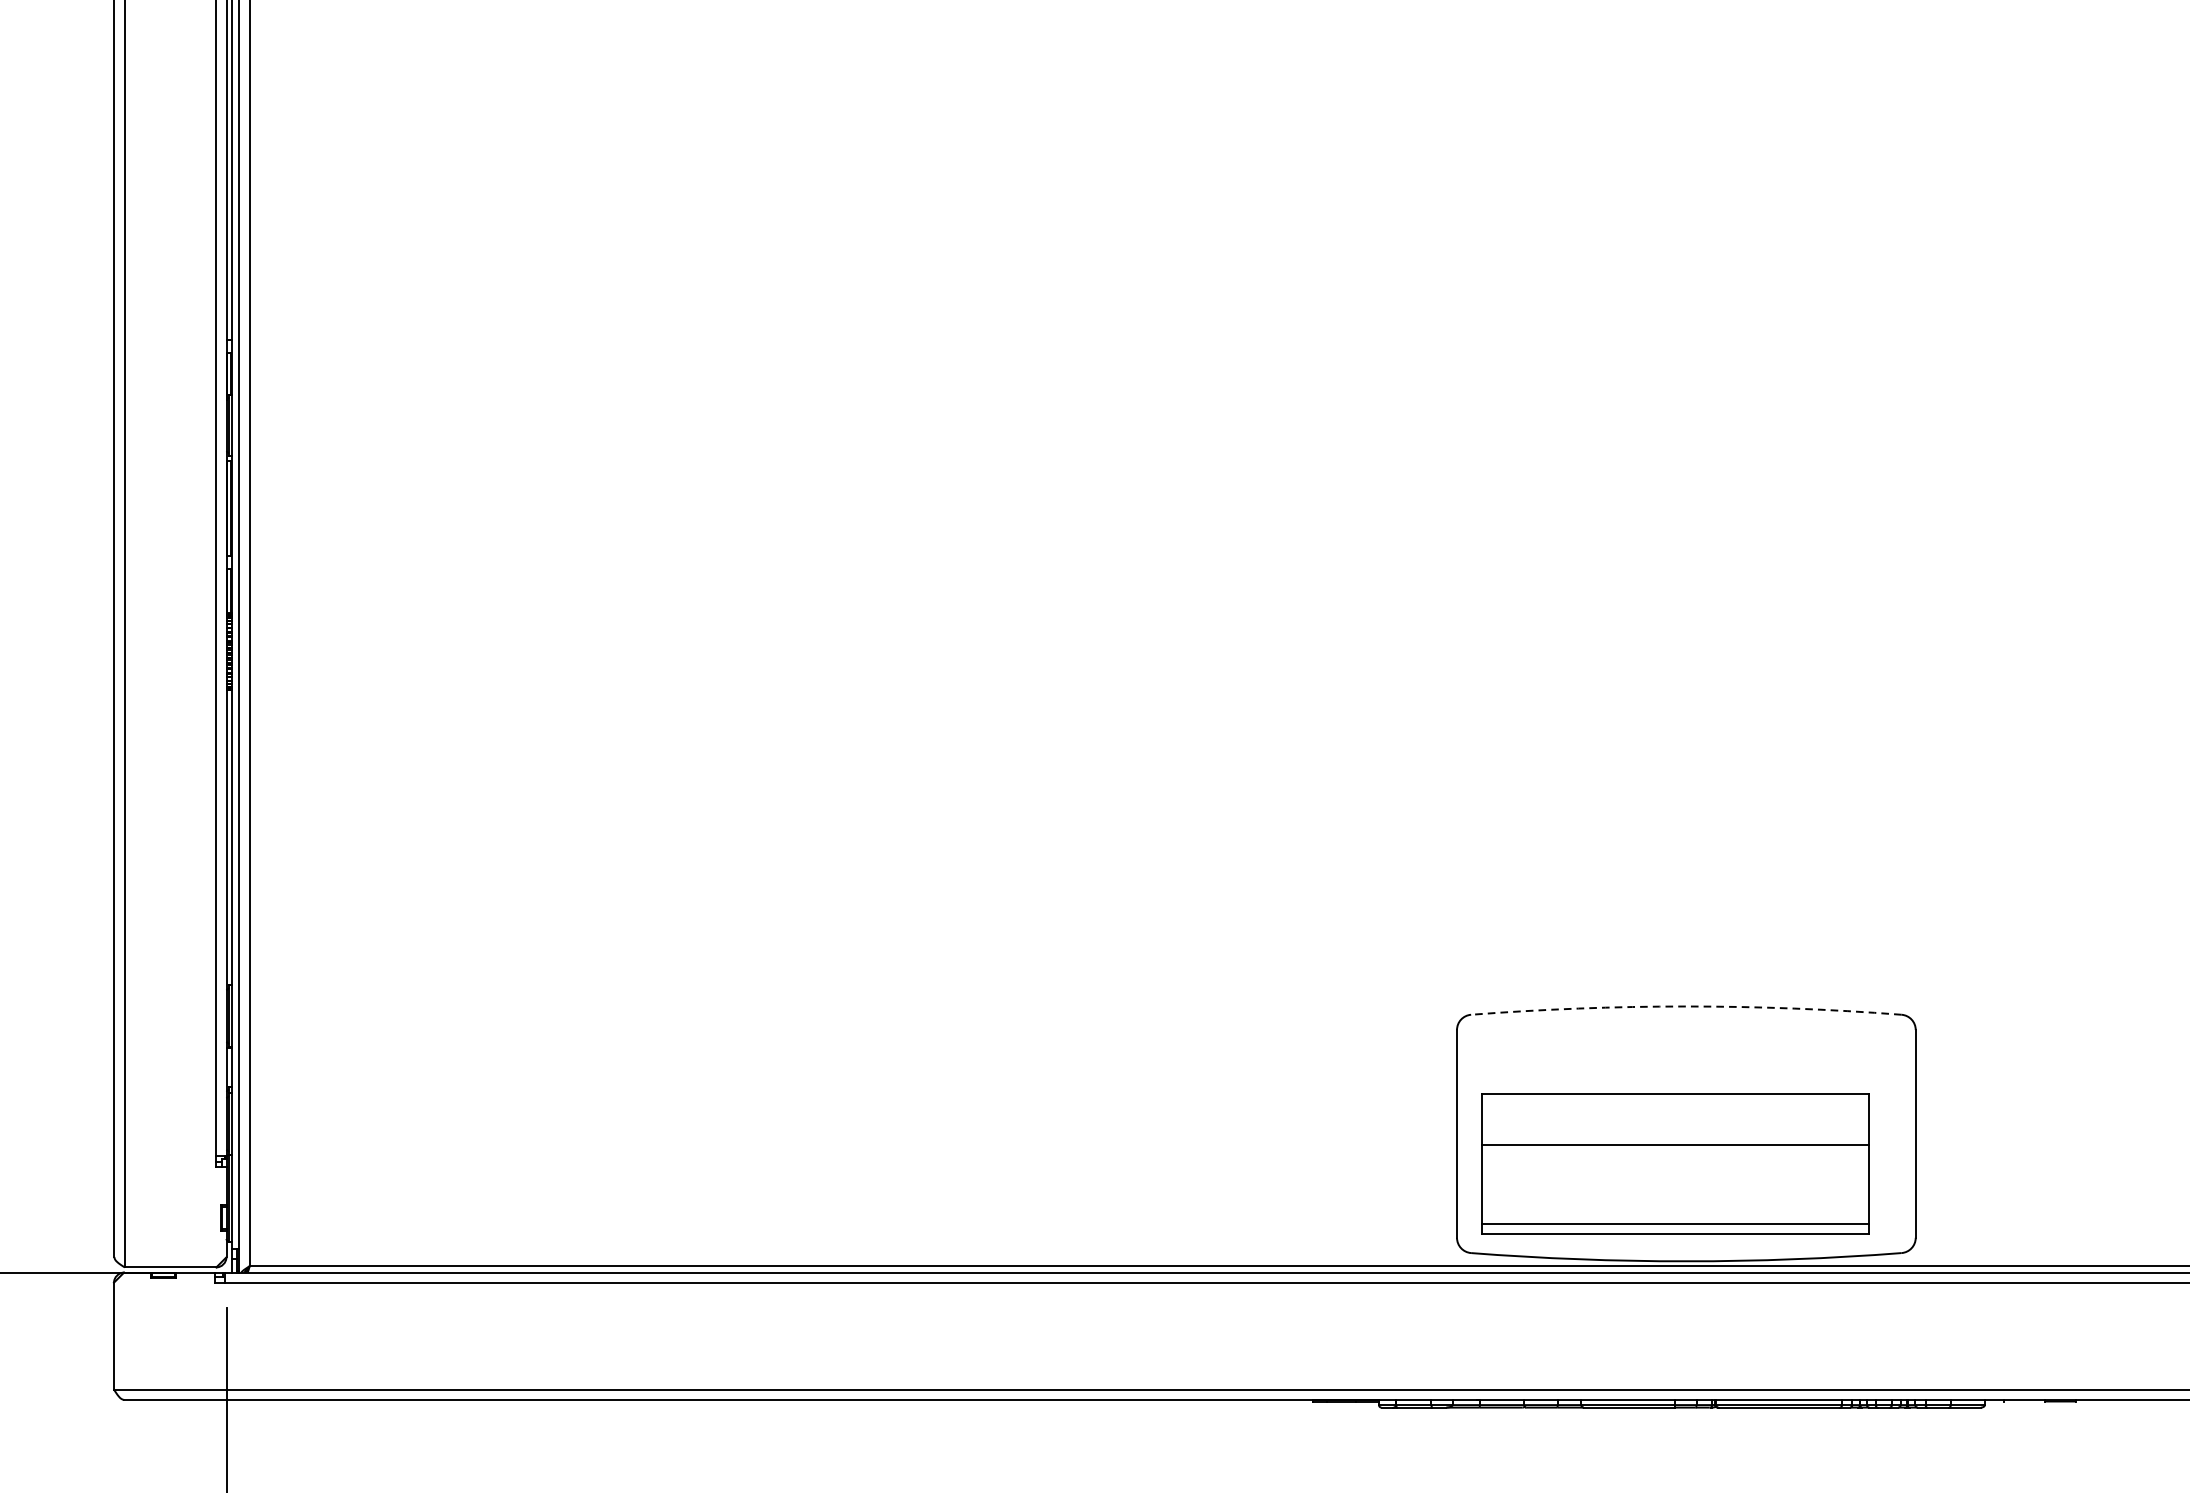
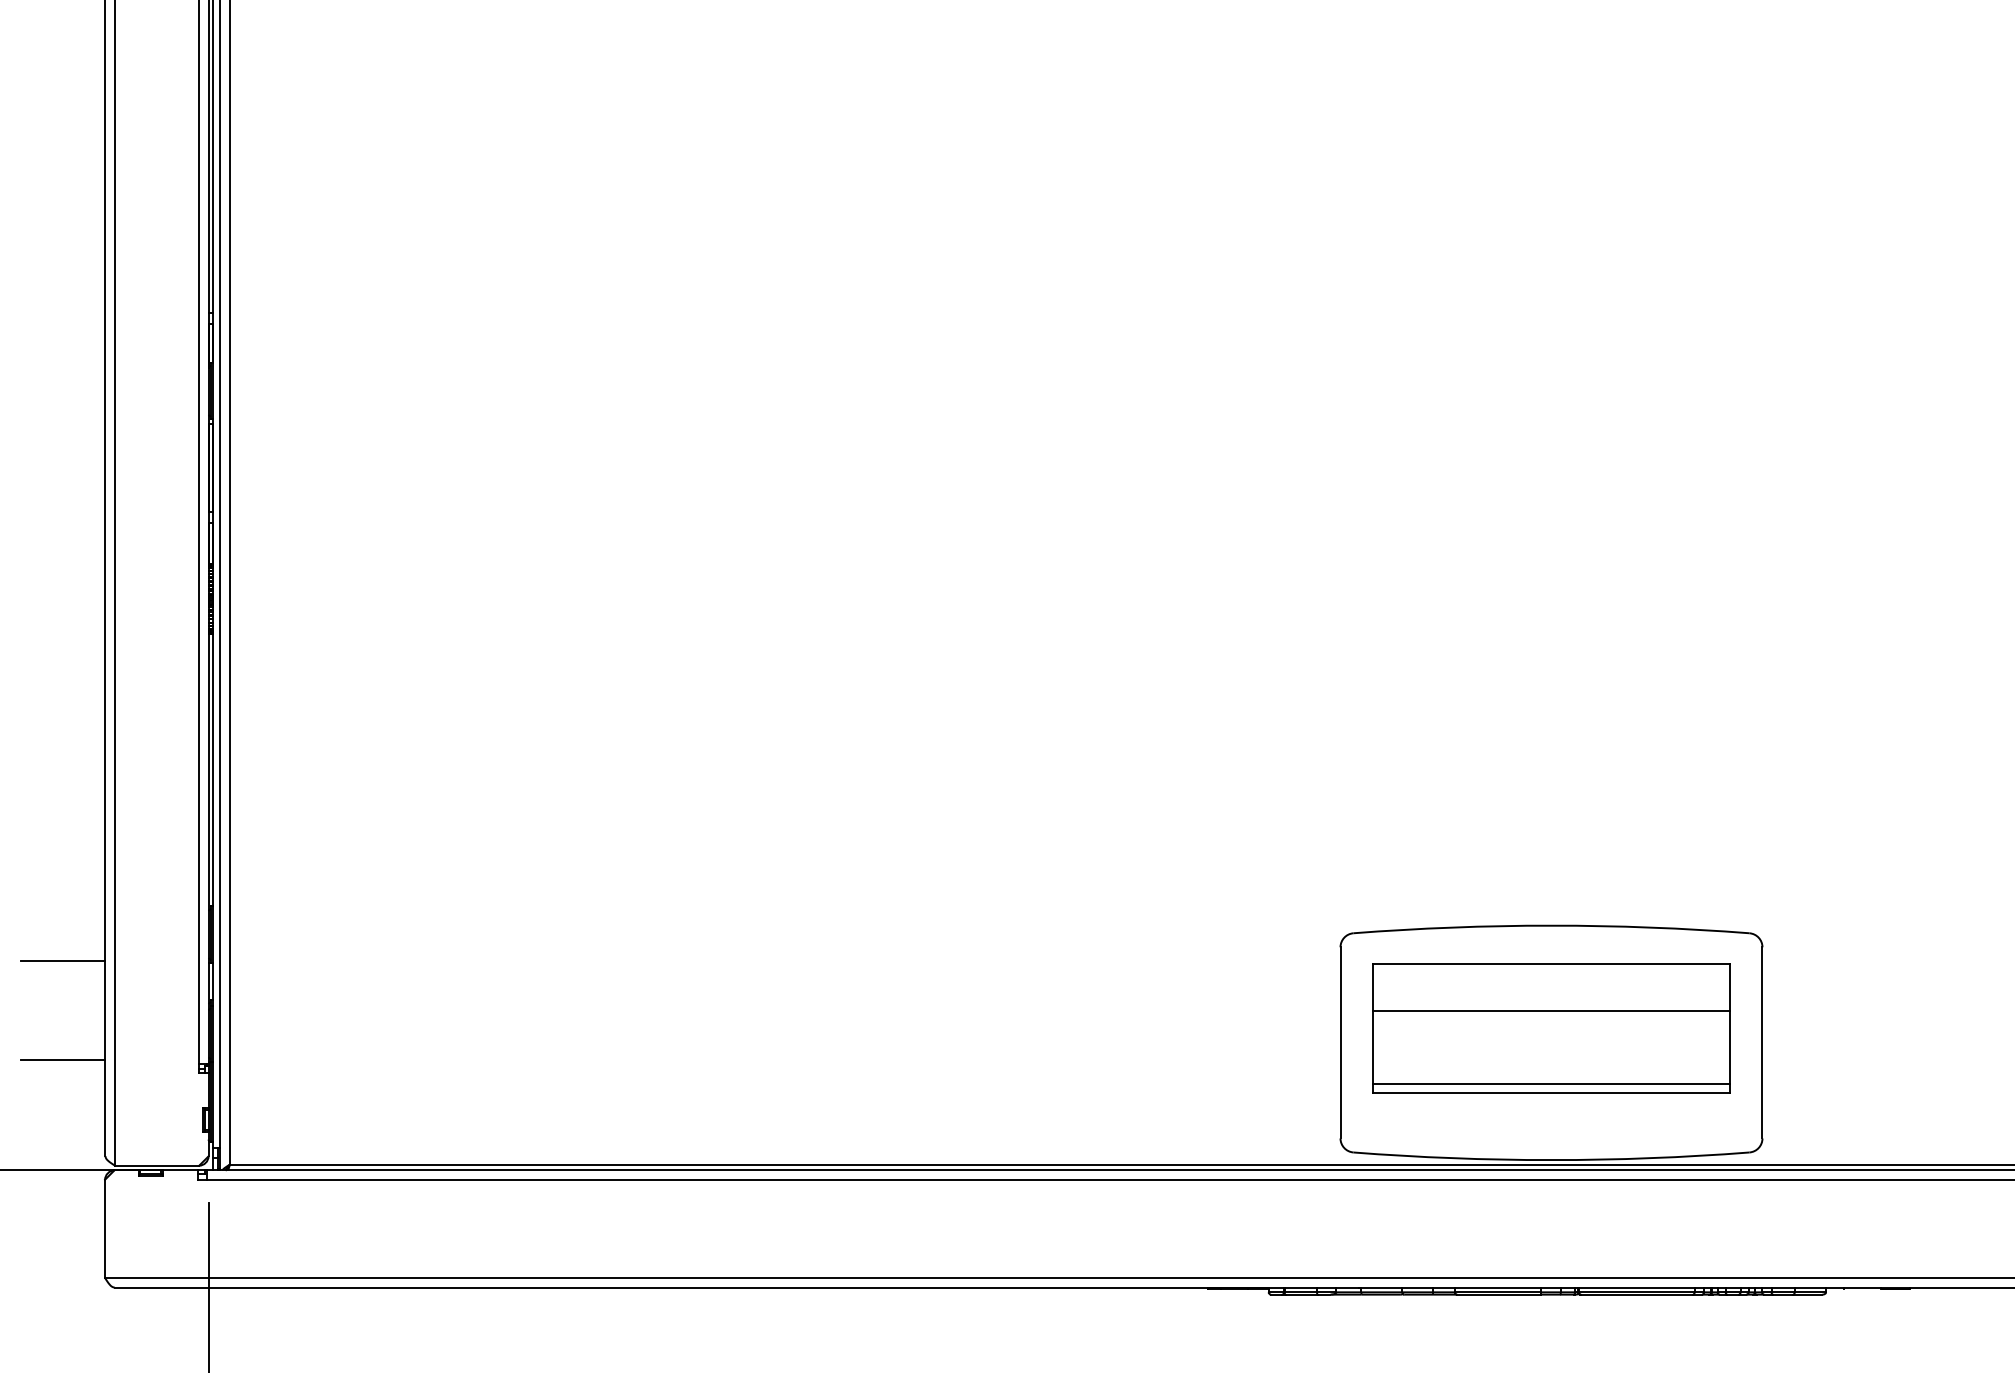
arc: (1686, 1006) -> (1551, 925), dashed -> solid
line: (67, 1045) -> (62, 961), added
line: (67, 1151) -> (62, 1059), added
part: (1675, 1163) -> (1551, 1028), moved

